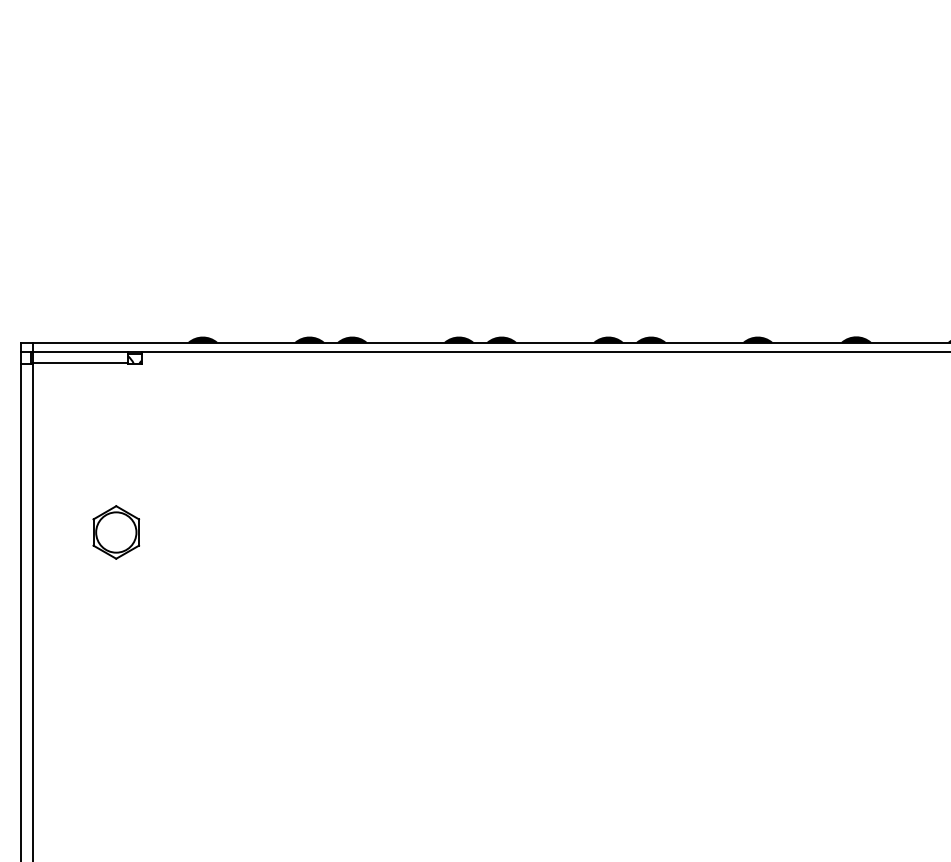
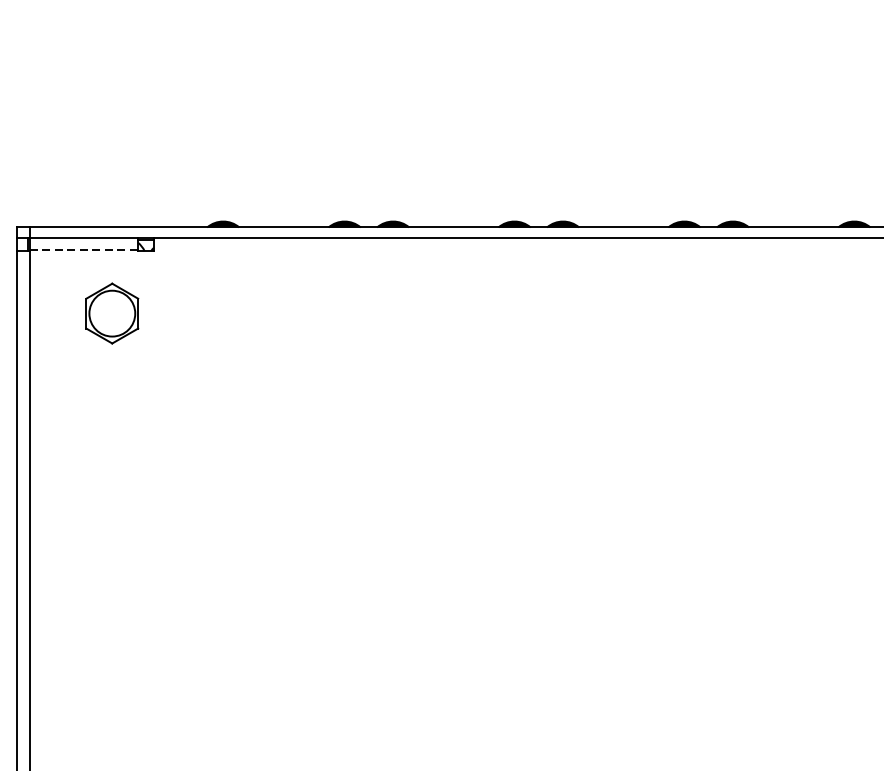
line: (80, 362) -> (84, 249), solid -> dashed
part: (116, 532) -> (112, 313), moved

